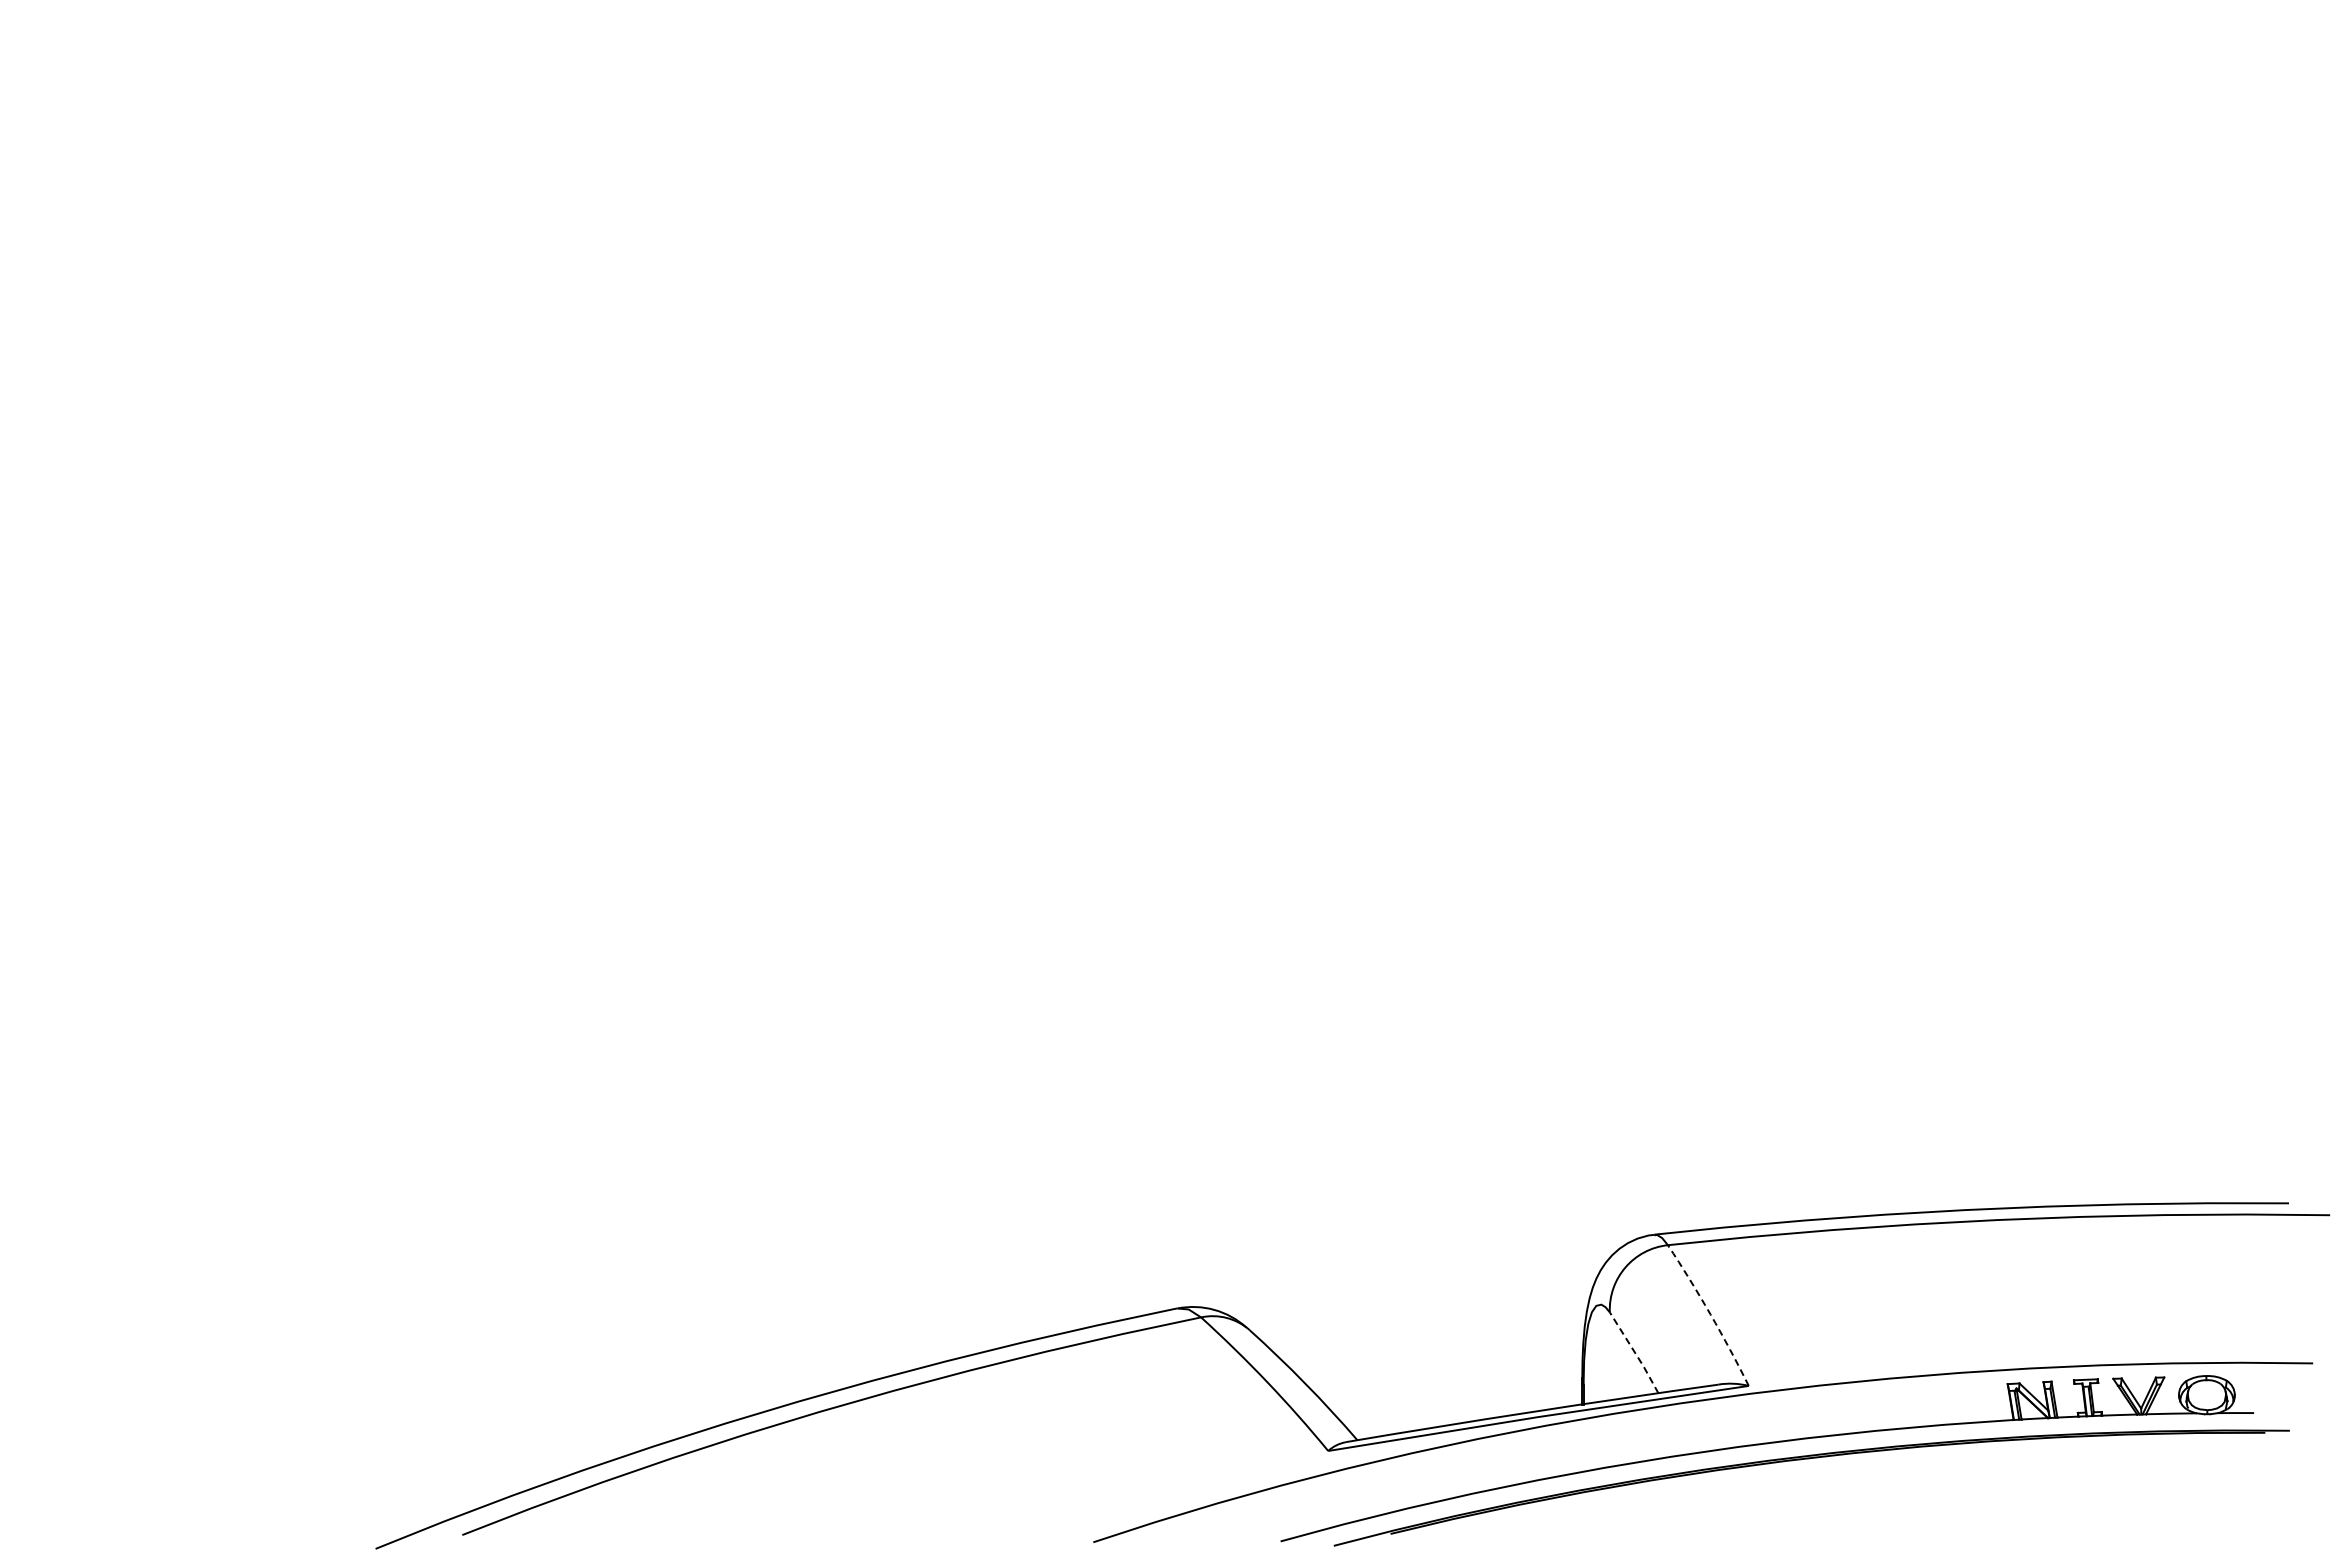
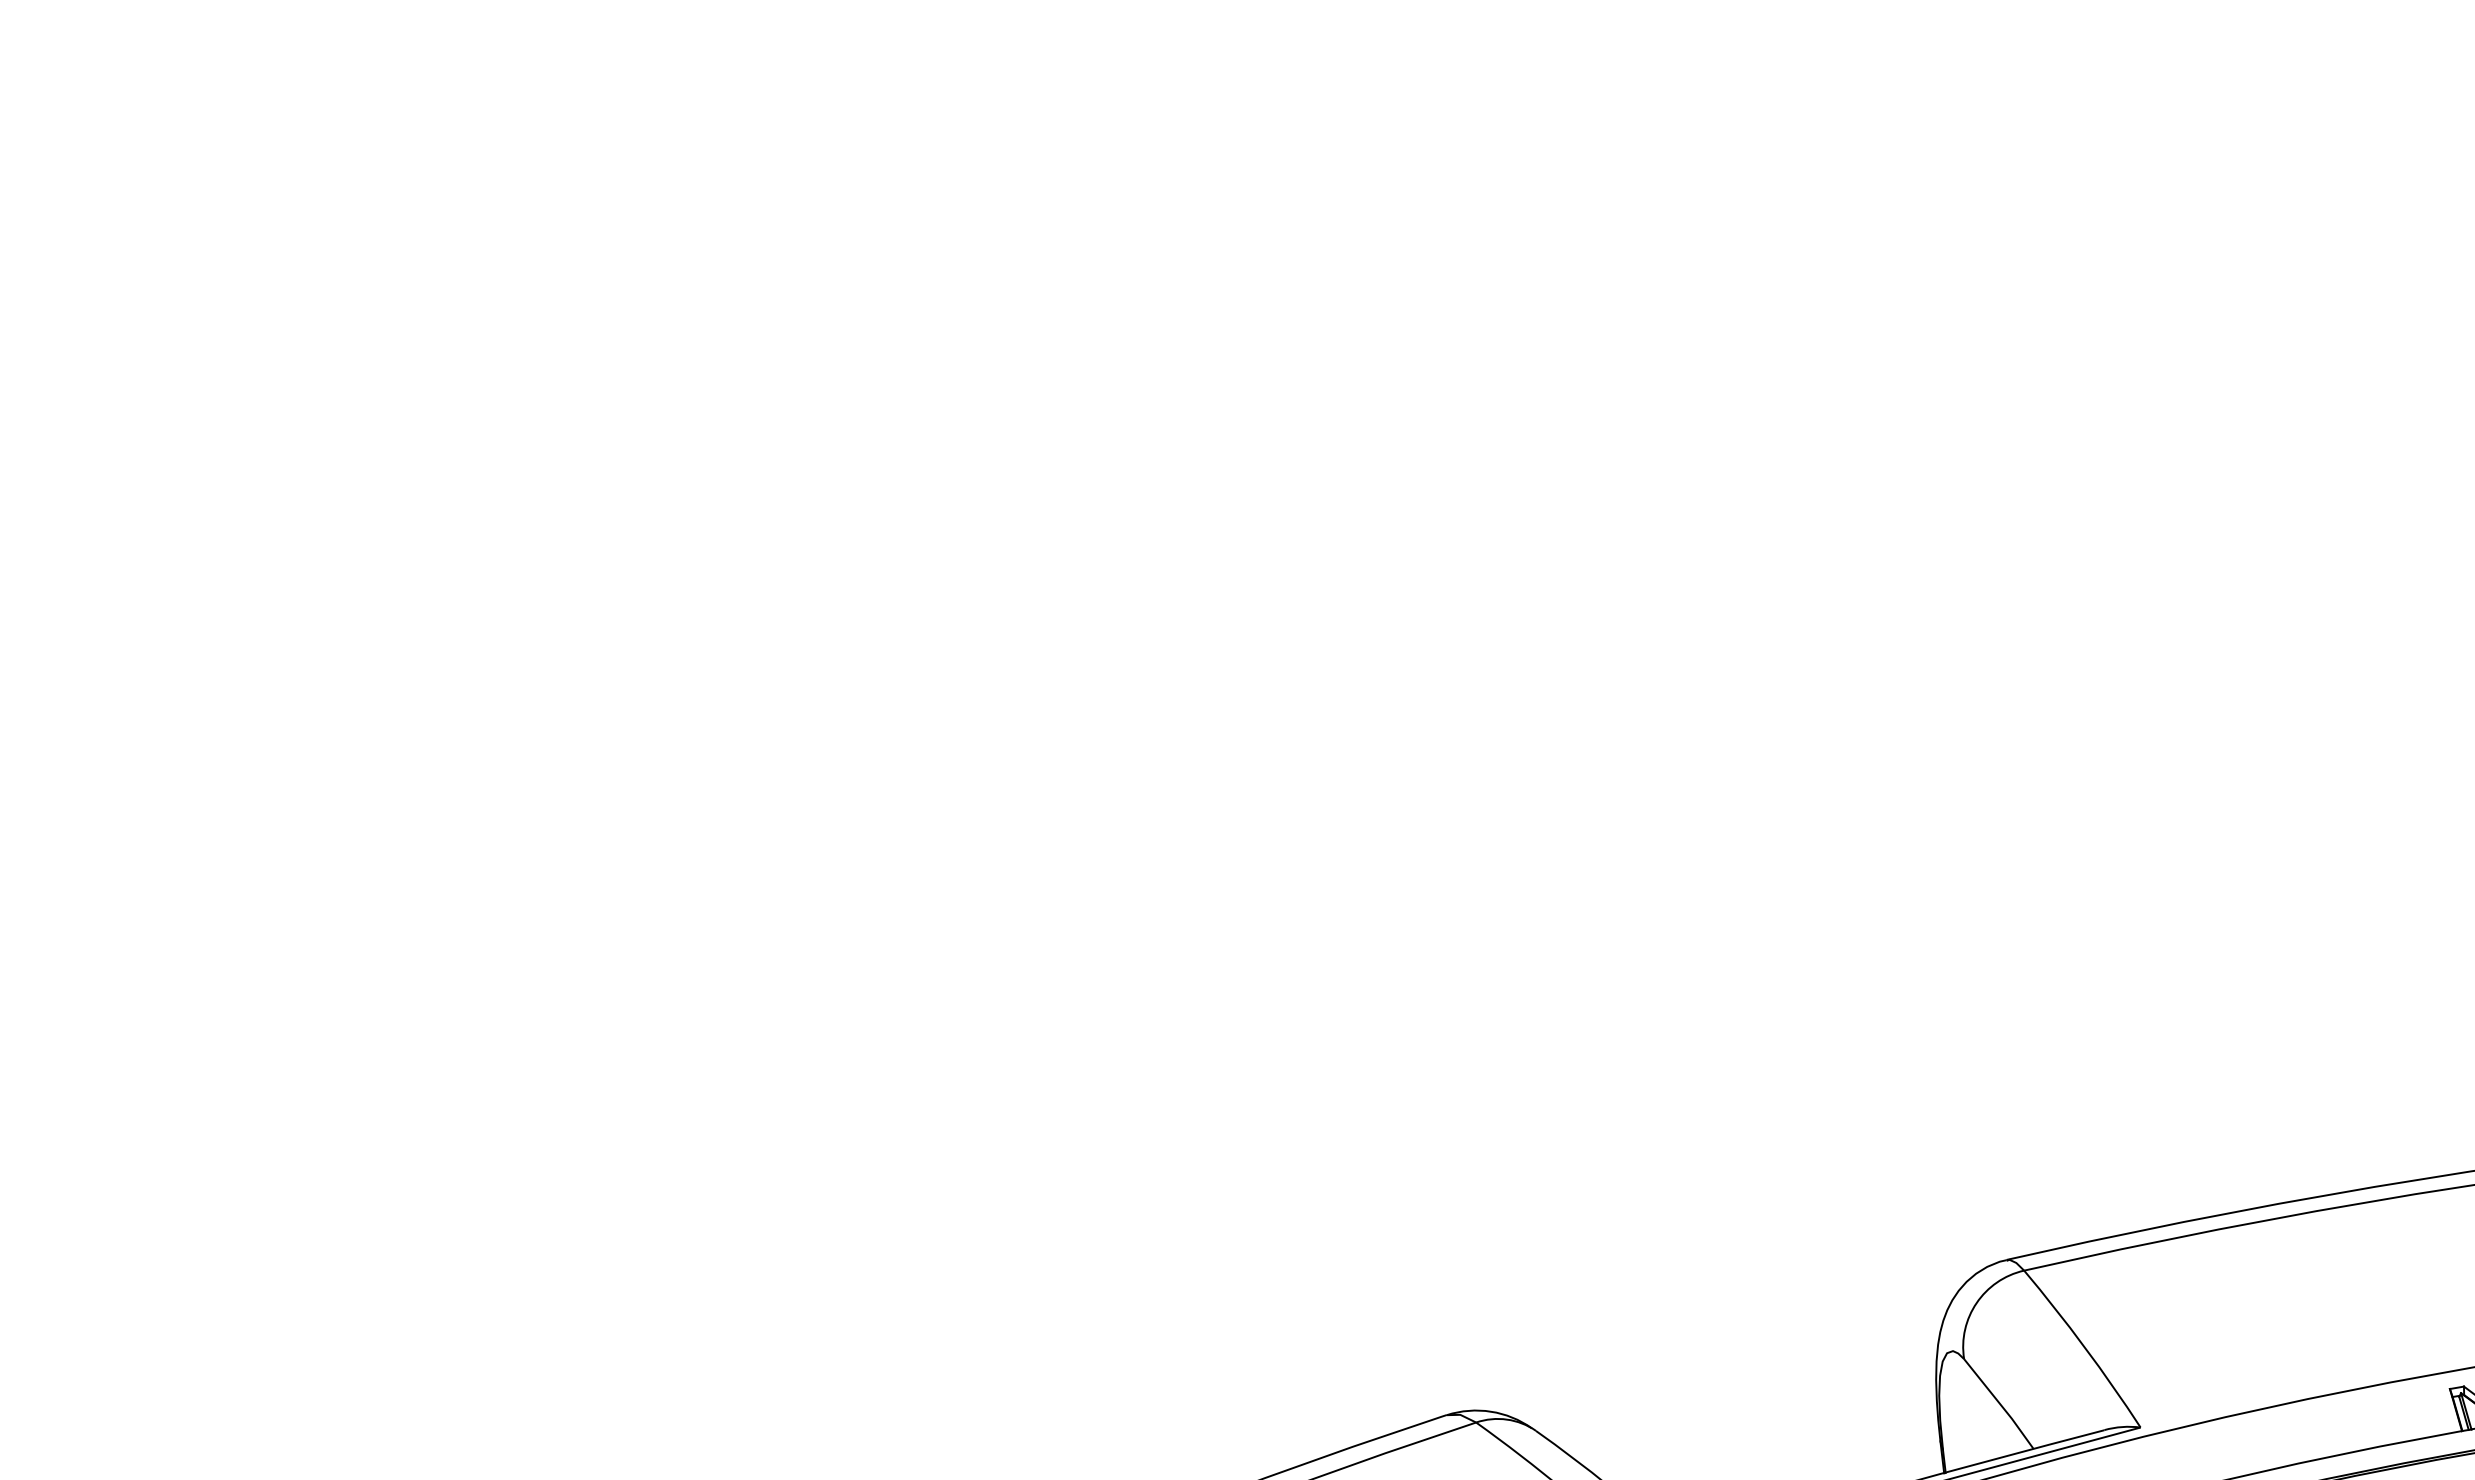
arc: (1710, 1314) -> (2084, 1347), dashed -> solid
line: (1635, 1352) -> (2000, 1403), dashed -> solid

